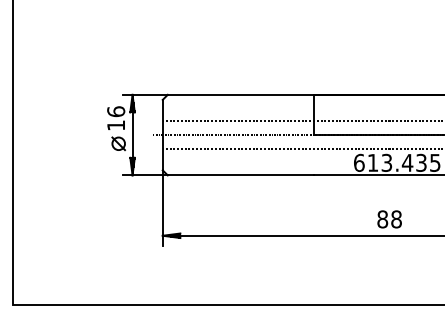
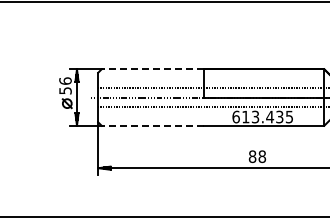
line: (240, 95) -> (152, 69), solid -> dashed
text: (116, 125) -> (65, 90), 16 -> 56
line: (240, 174) -> (152, 125), solid -> dashed

